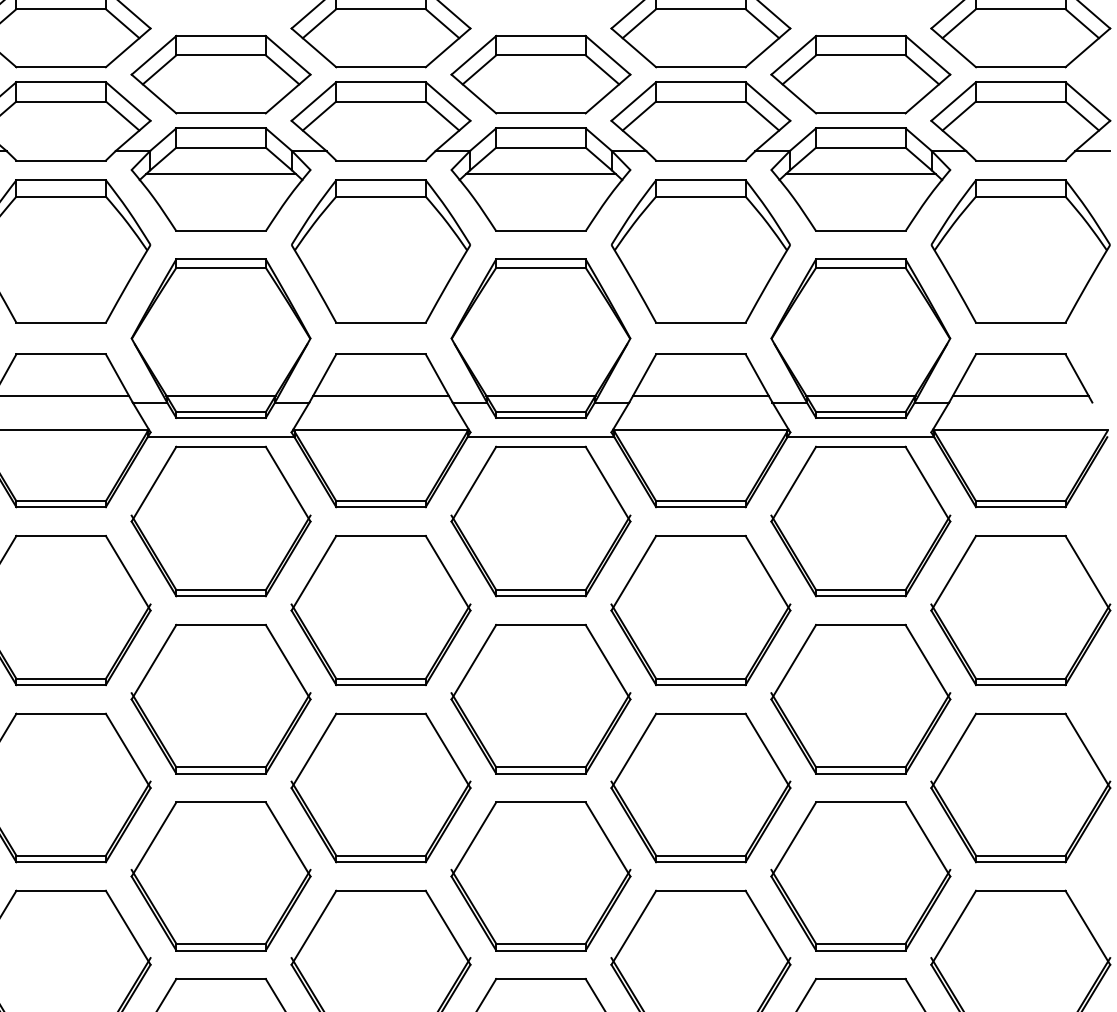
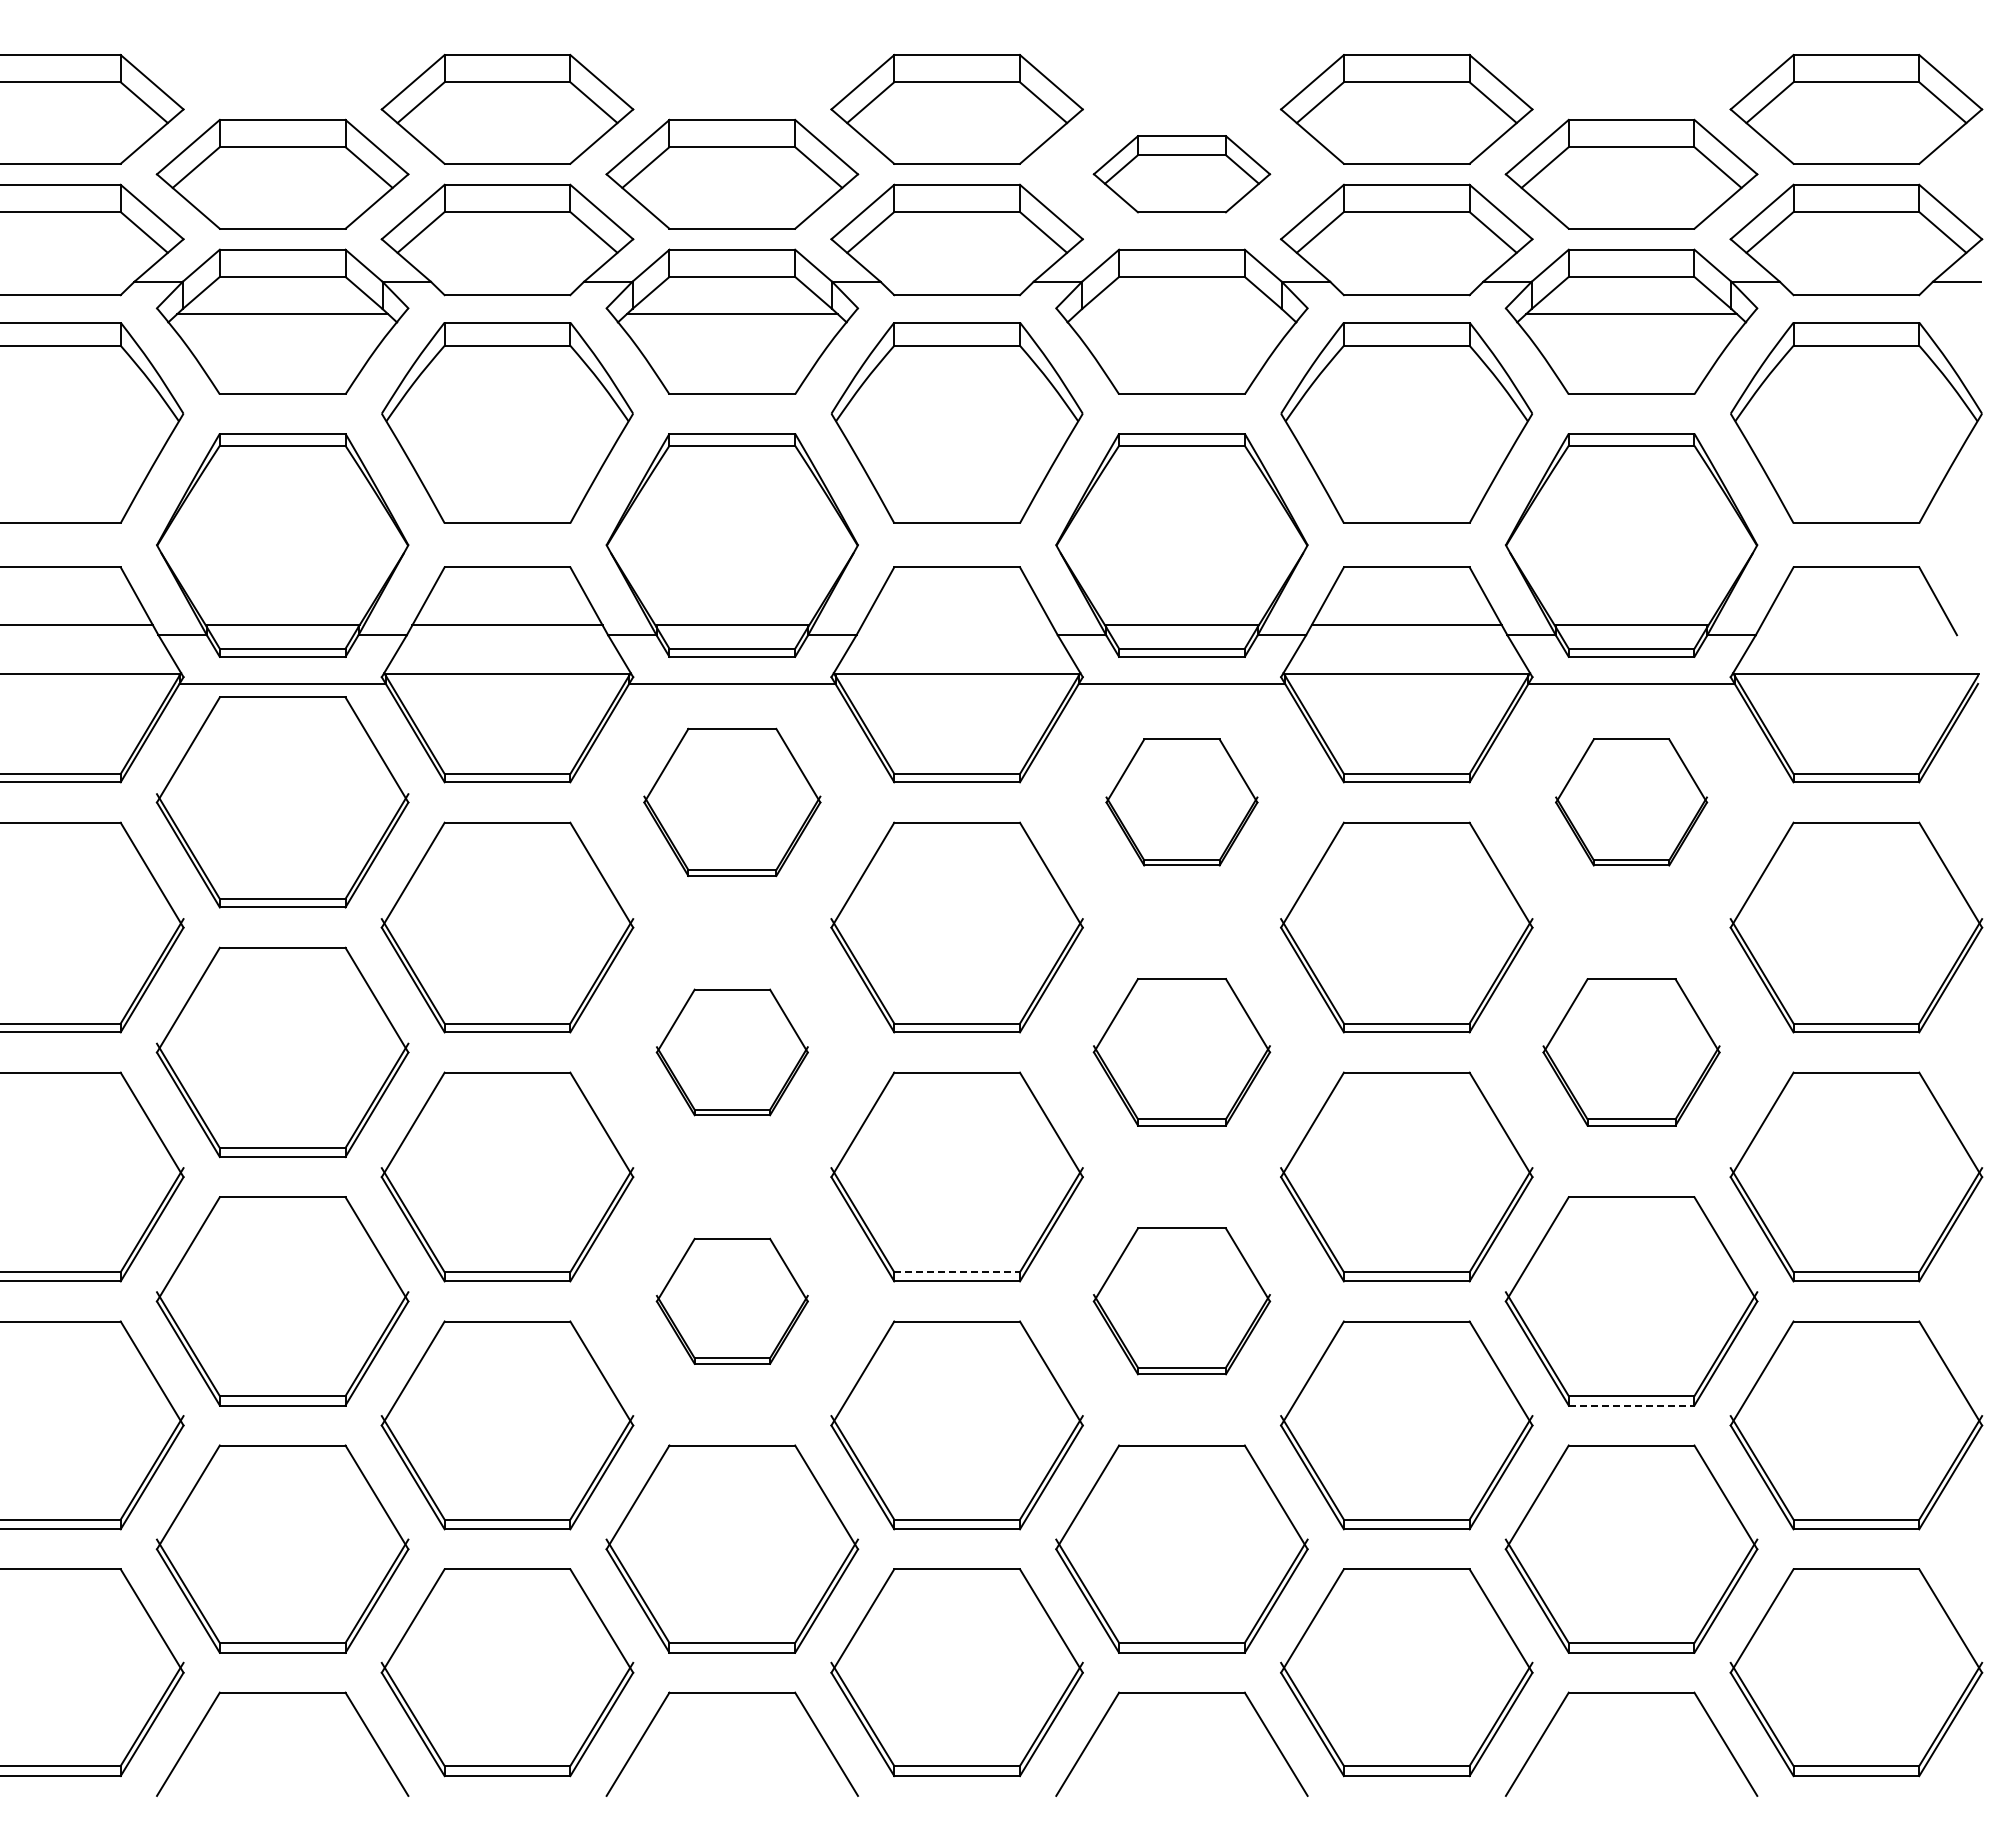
part: (540, 74) -> (1181, 173), size x0.7
line: (540, 174) -> (1181, 314), removed
line: (380, 395) -> (956, 625), removed
line: (1020, 395) -> (1856, 625), removed
part: (221, 521) -> (732, 802), size x0.7
part: (540, 521) -> (1181, 802), size x0.6
part: (860, 521) -> (1631, 802), size x0.6
part: (540, 698) -> (1181, 1051), size x0.7
part: (221, 699) -> (732, 1052), size x0.6
part: (860, 699) -> (1631, 1052), size x0.7
line: (381, 855) -> (957, 1272), solid -> dashed
part: (221, 876) -> (732, 1301), size x0.6
part: (540, 876) -> (1181, 1301), size x0.7
line: (860, 950) -> (1631, 1405), solid -> dashed

